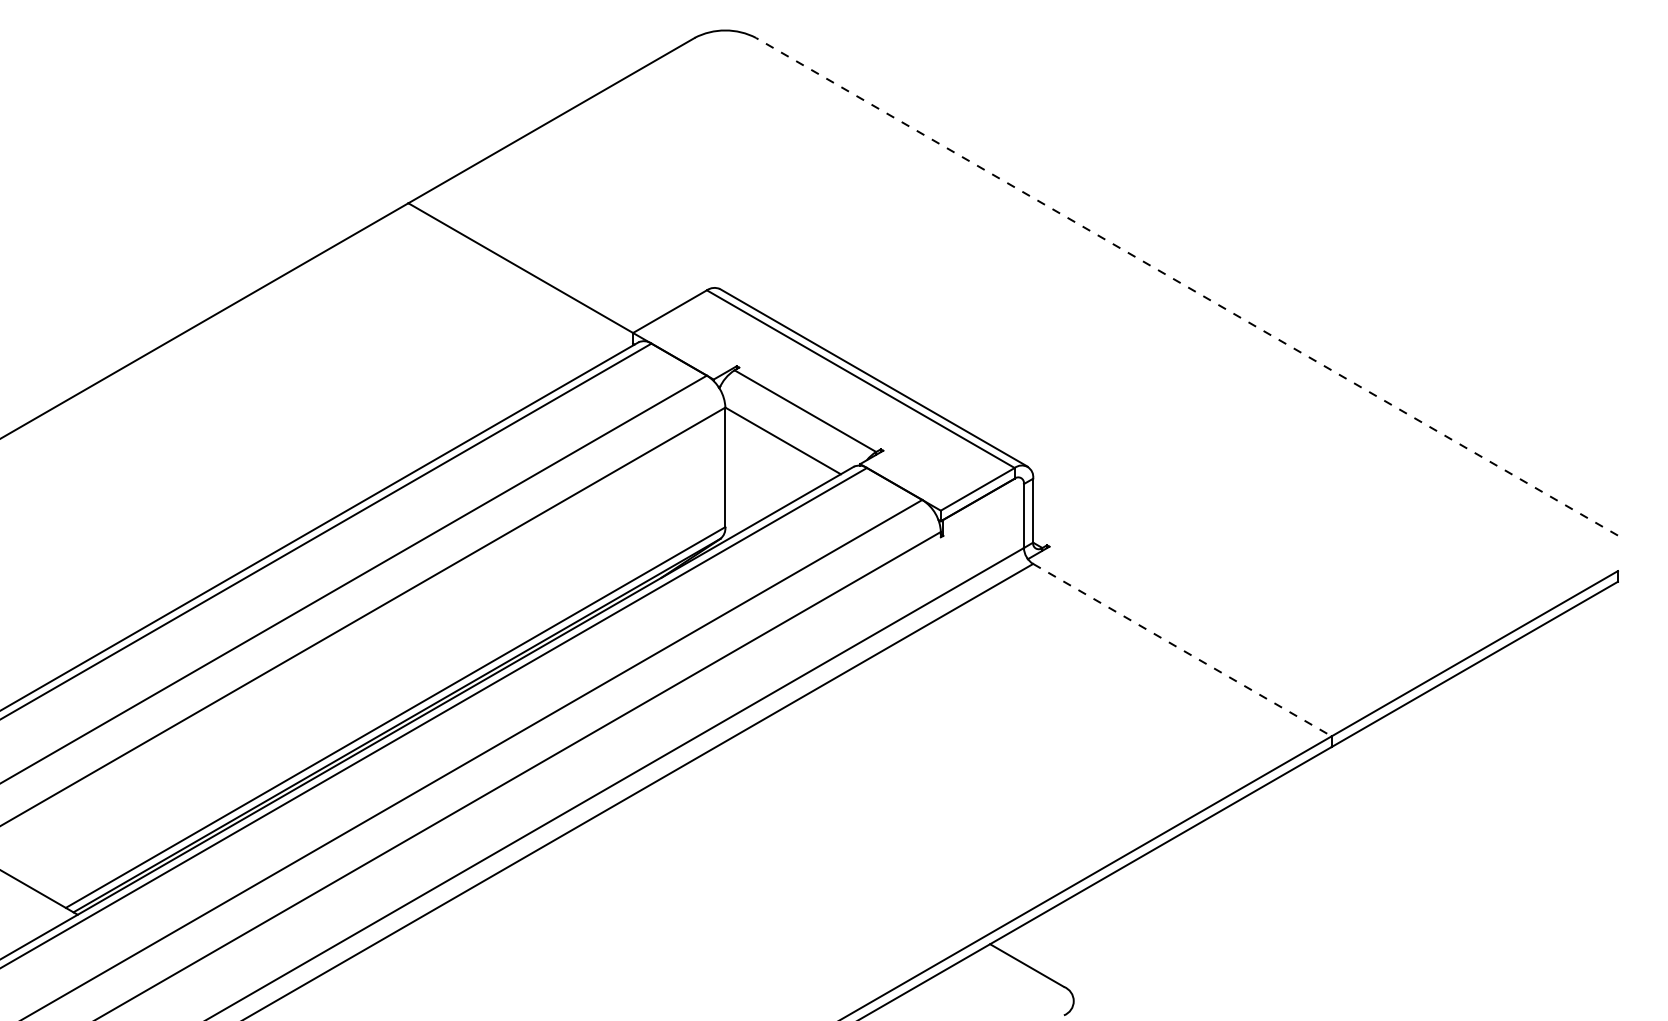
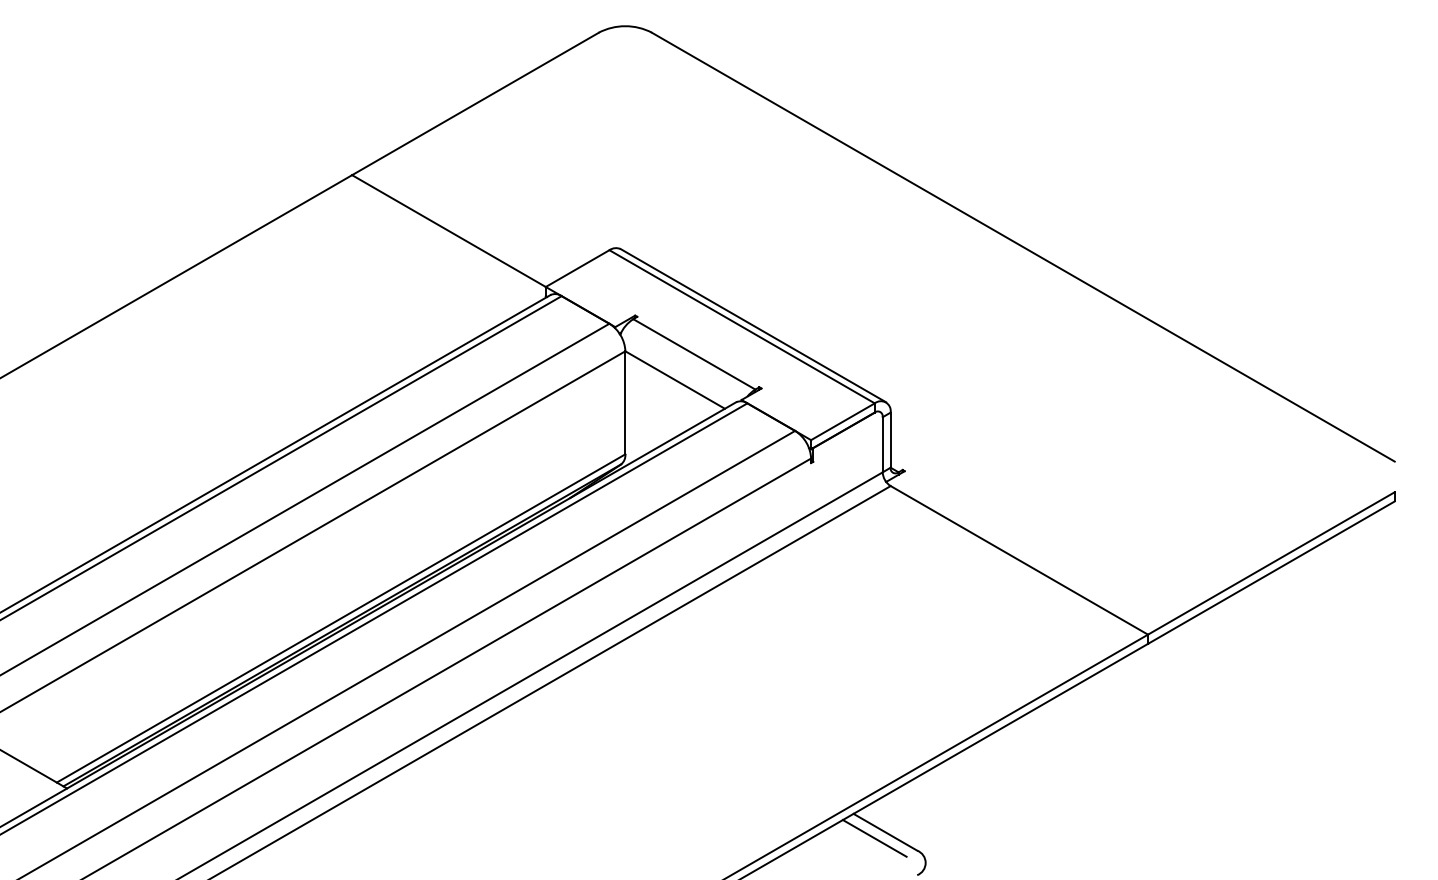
line: (1187, 286) -> (1023, 246), dashed -> solid
line: (1182, 650) -> (1019, 560), dashed -> solid
line: (1014, 972) -> (874, 838), added

